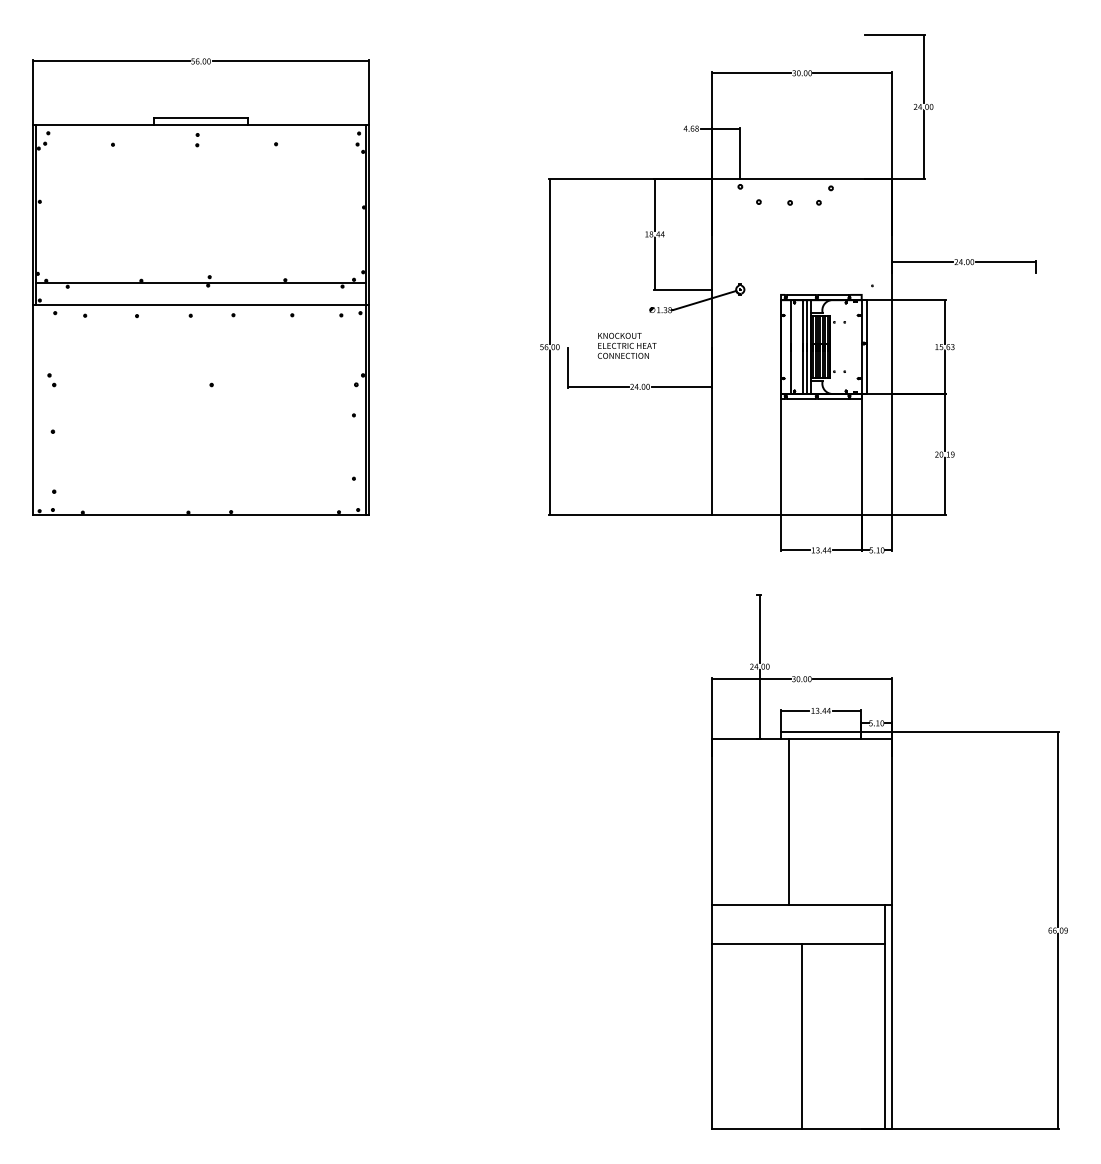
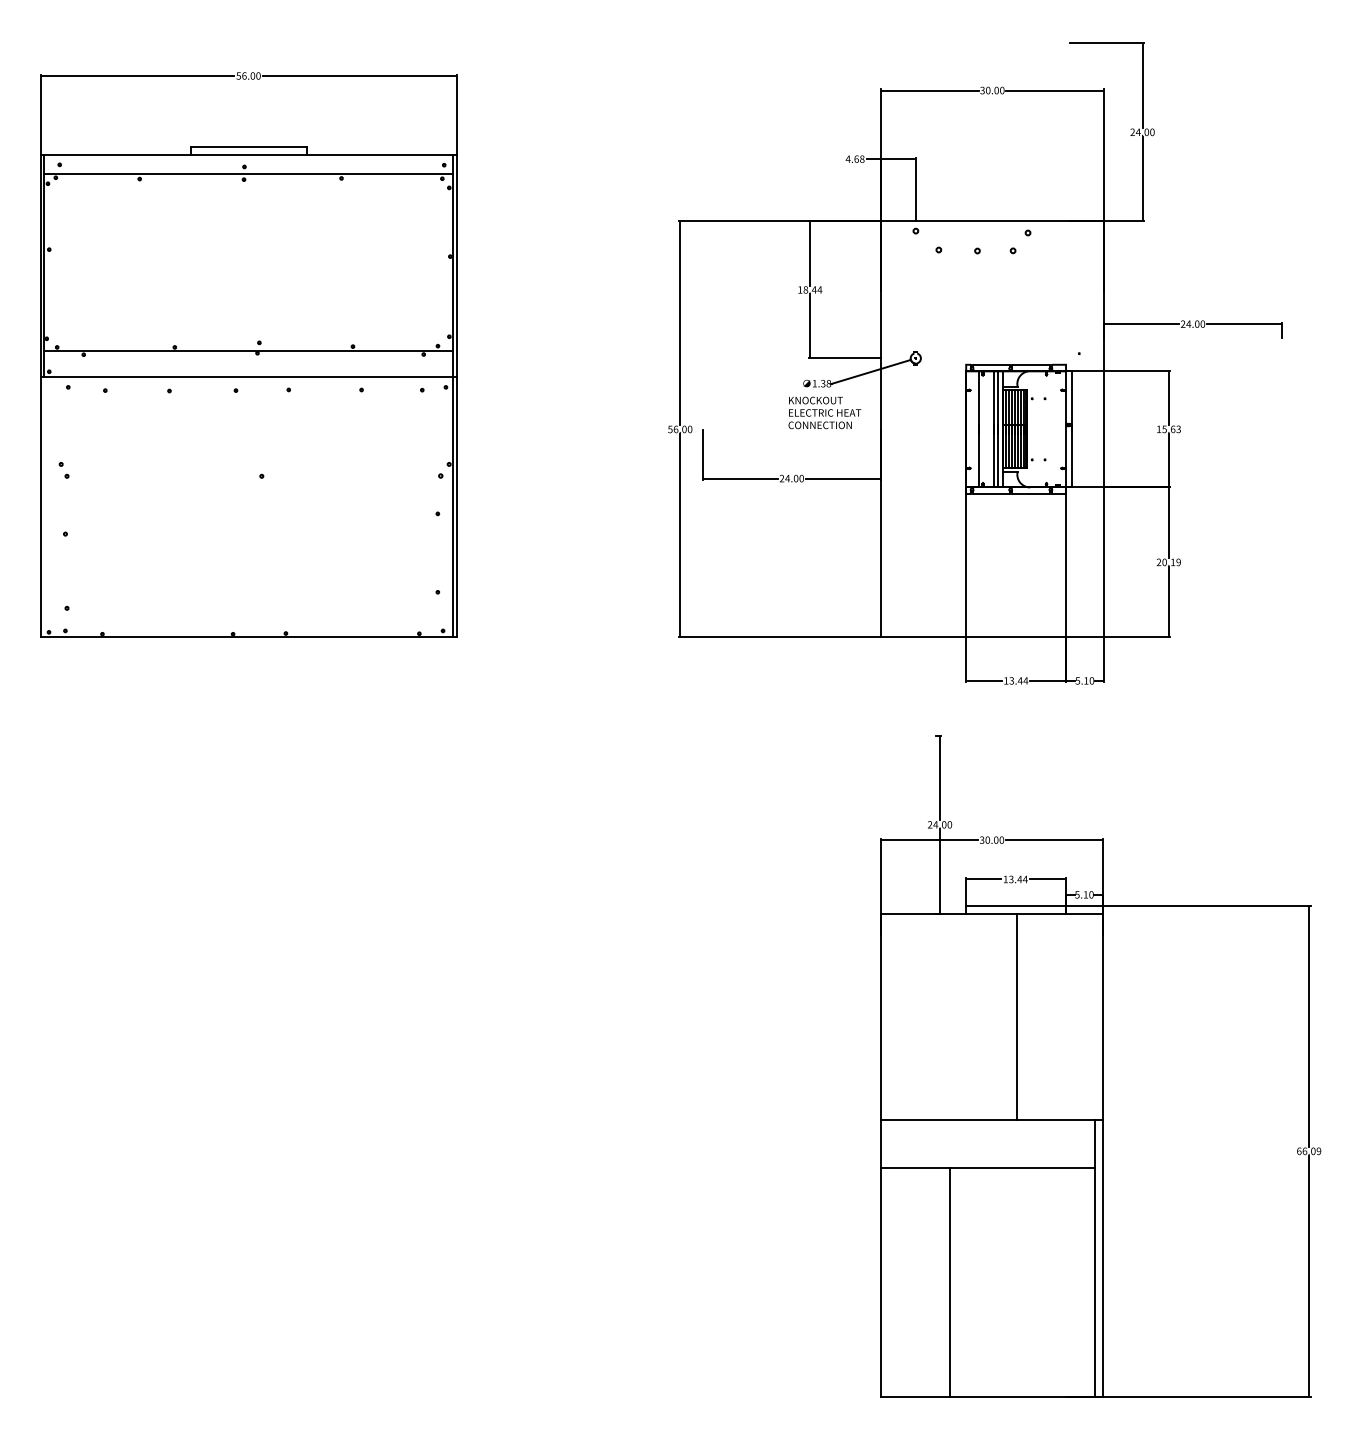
line: (200, 141) -> (248, 174), added
text: (626, 345) -> (824, 412), moved
line: (788, 821) -> (1016, 1016), moved
line: (802, 1035) -> (950, 1281), moved

